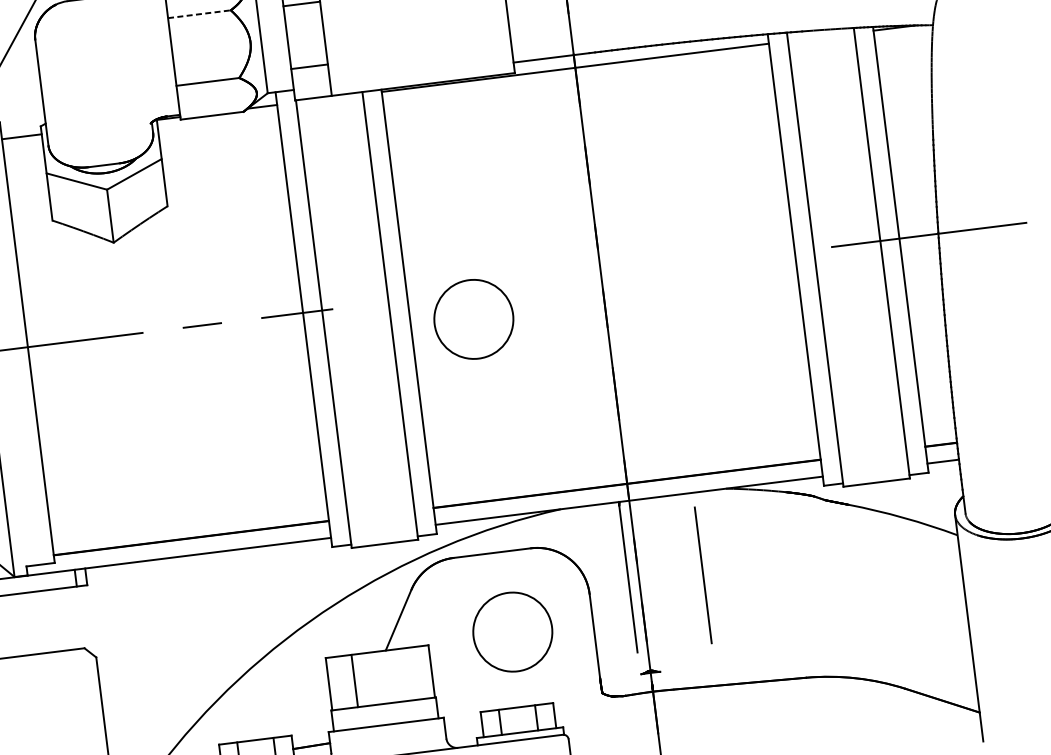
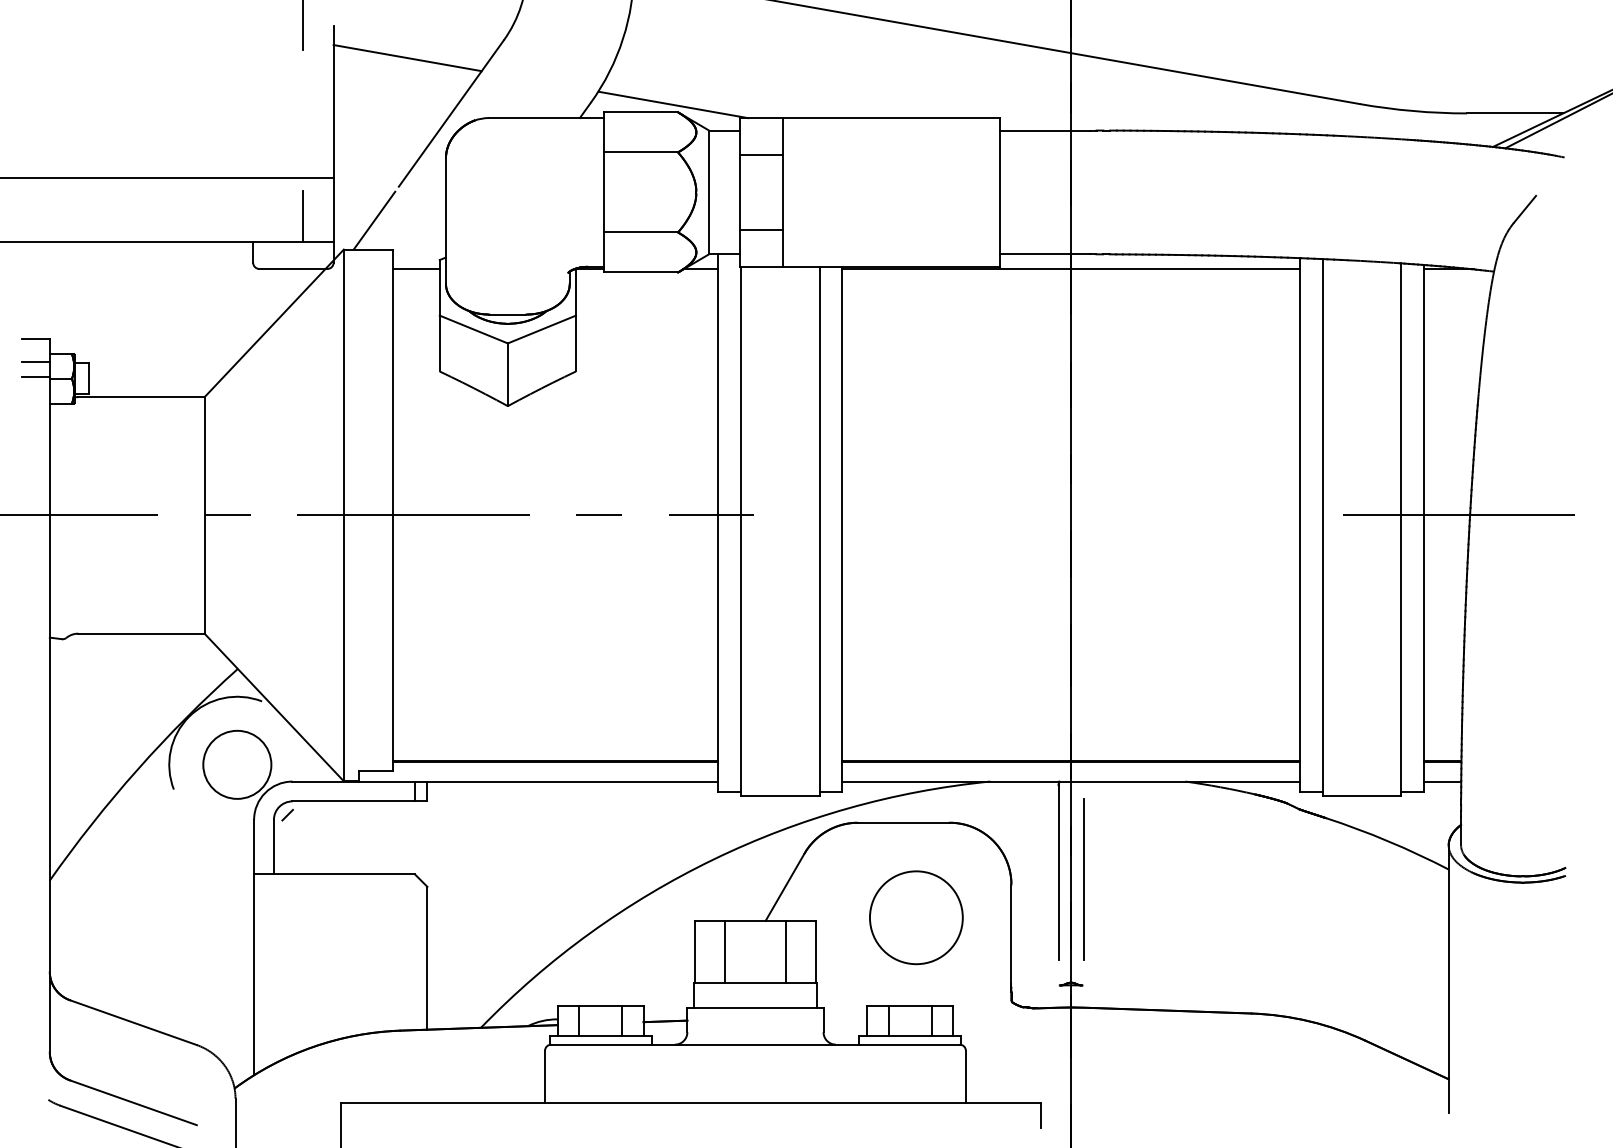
line: (199, 14) -> (641, 152), dashed -> solid
circle: (473, 319) -> (916, 547), removed
line: (703, 575) -> (1083, 879), moved
line: (405, 674) -> (785, 951), added

